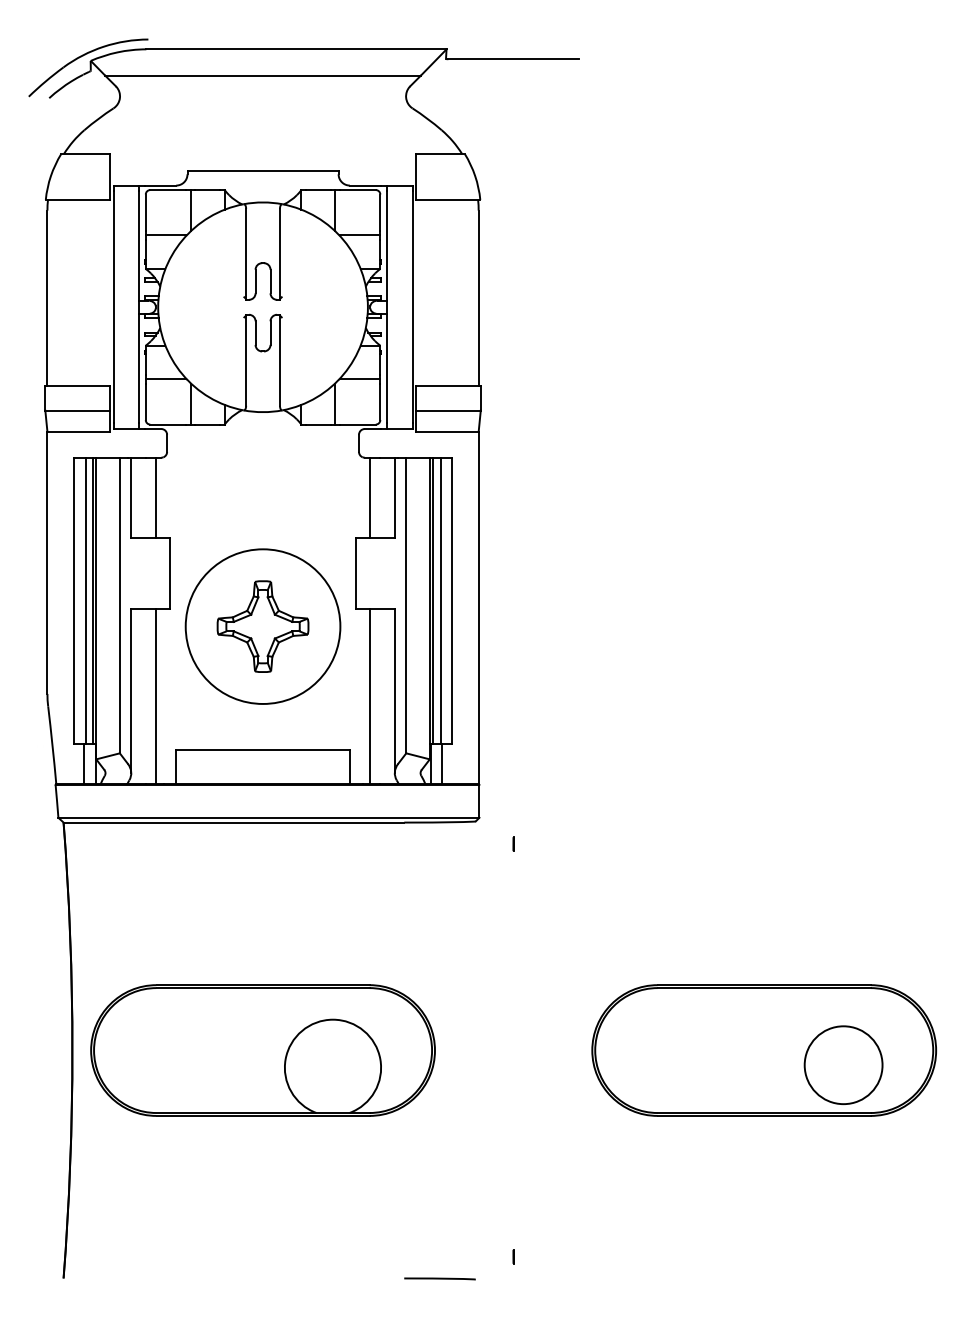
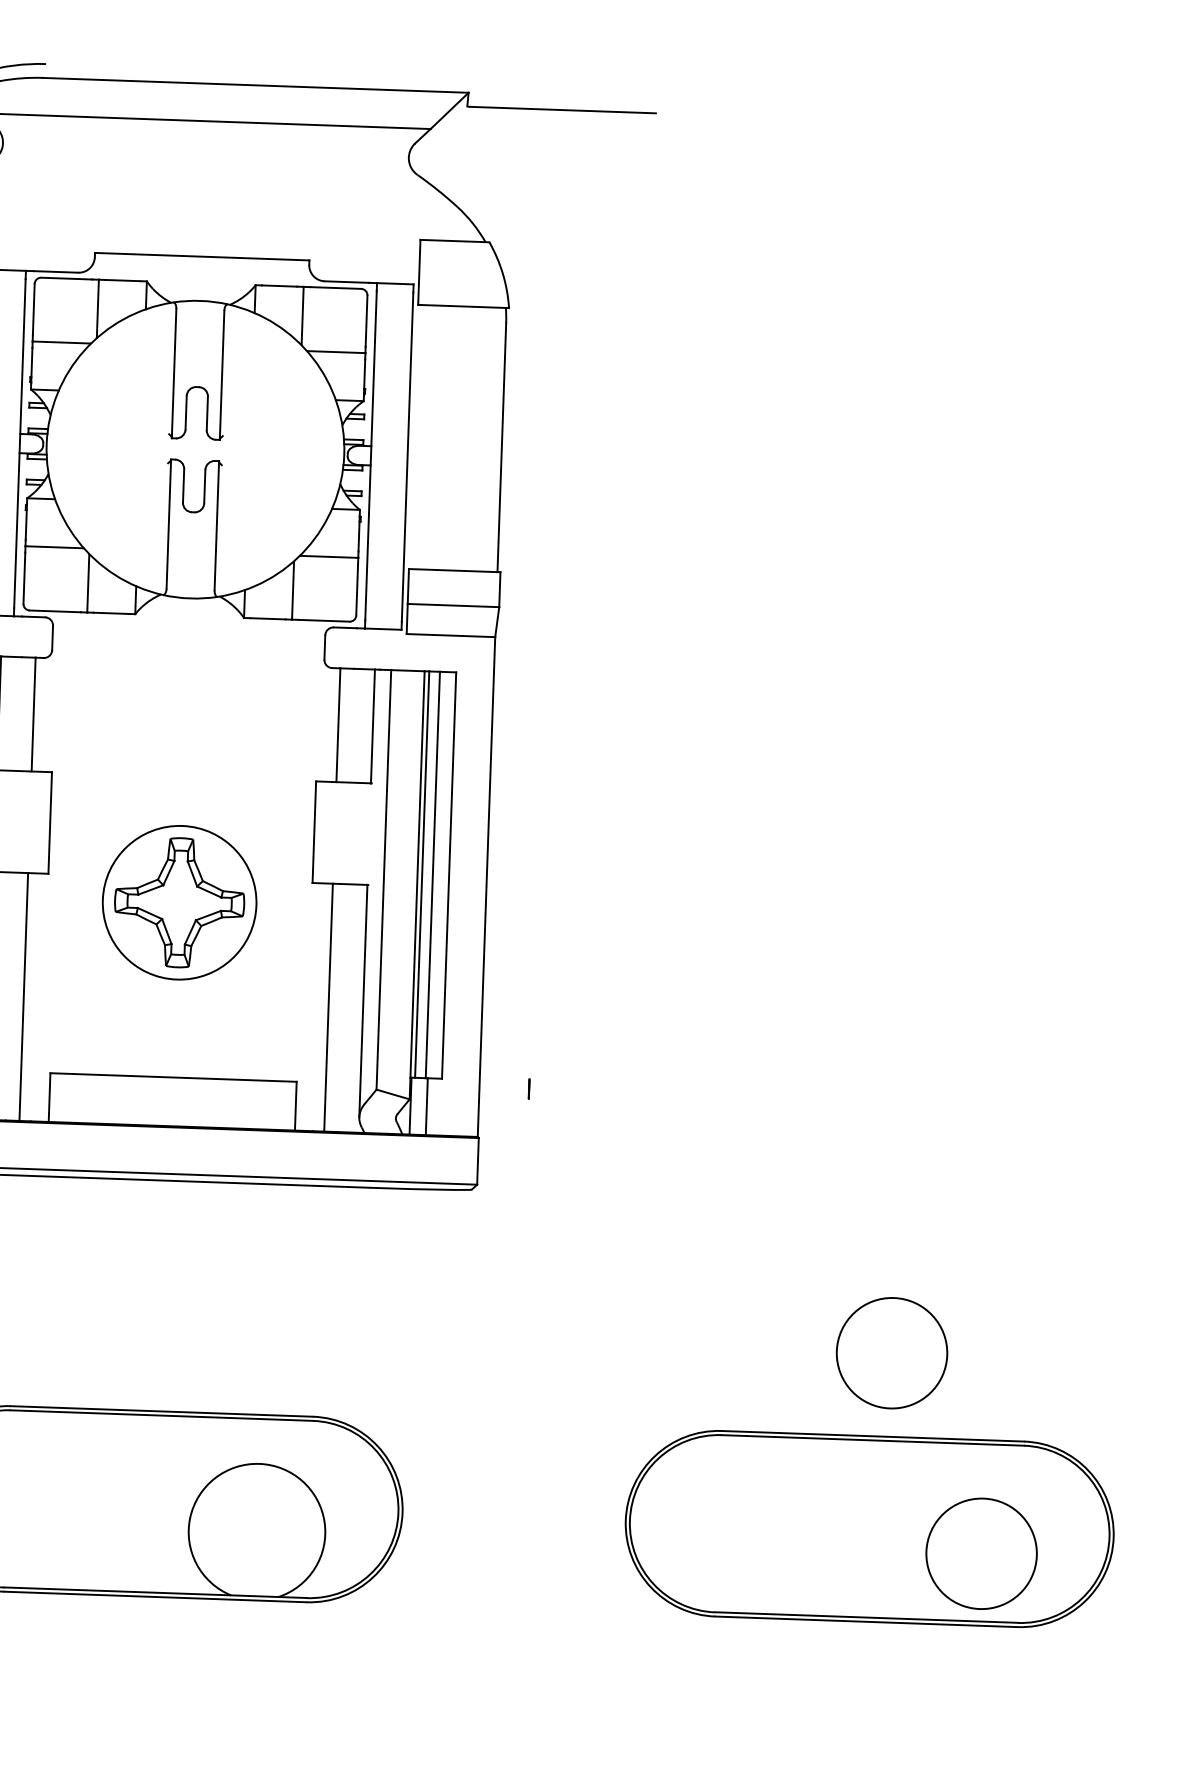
circle: (262, 626) -> (178, 902), size x0.7
line: (513, 843) -> (528, 1088), moved
circle: (775, 925) -> (891, 1352), added

